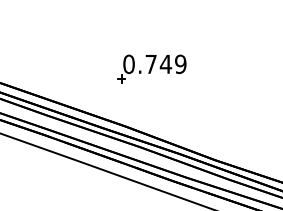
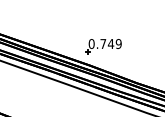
part: (151, 69) -> (103, 46), moved

